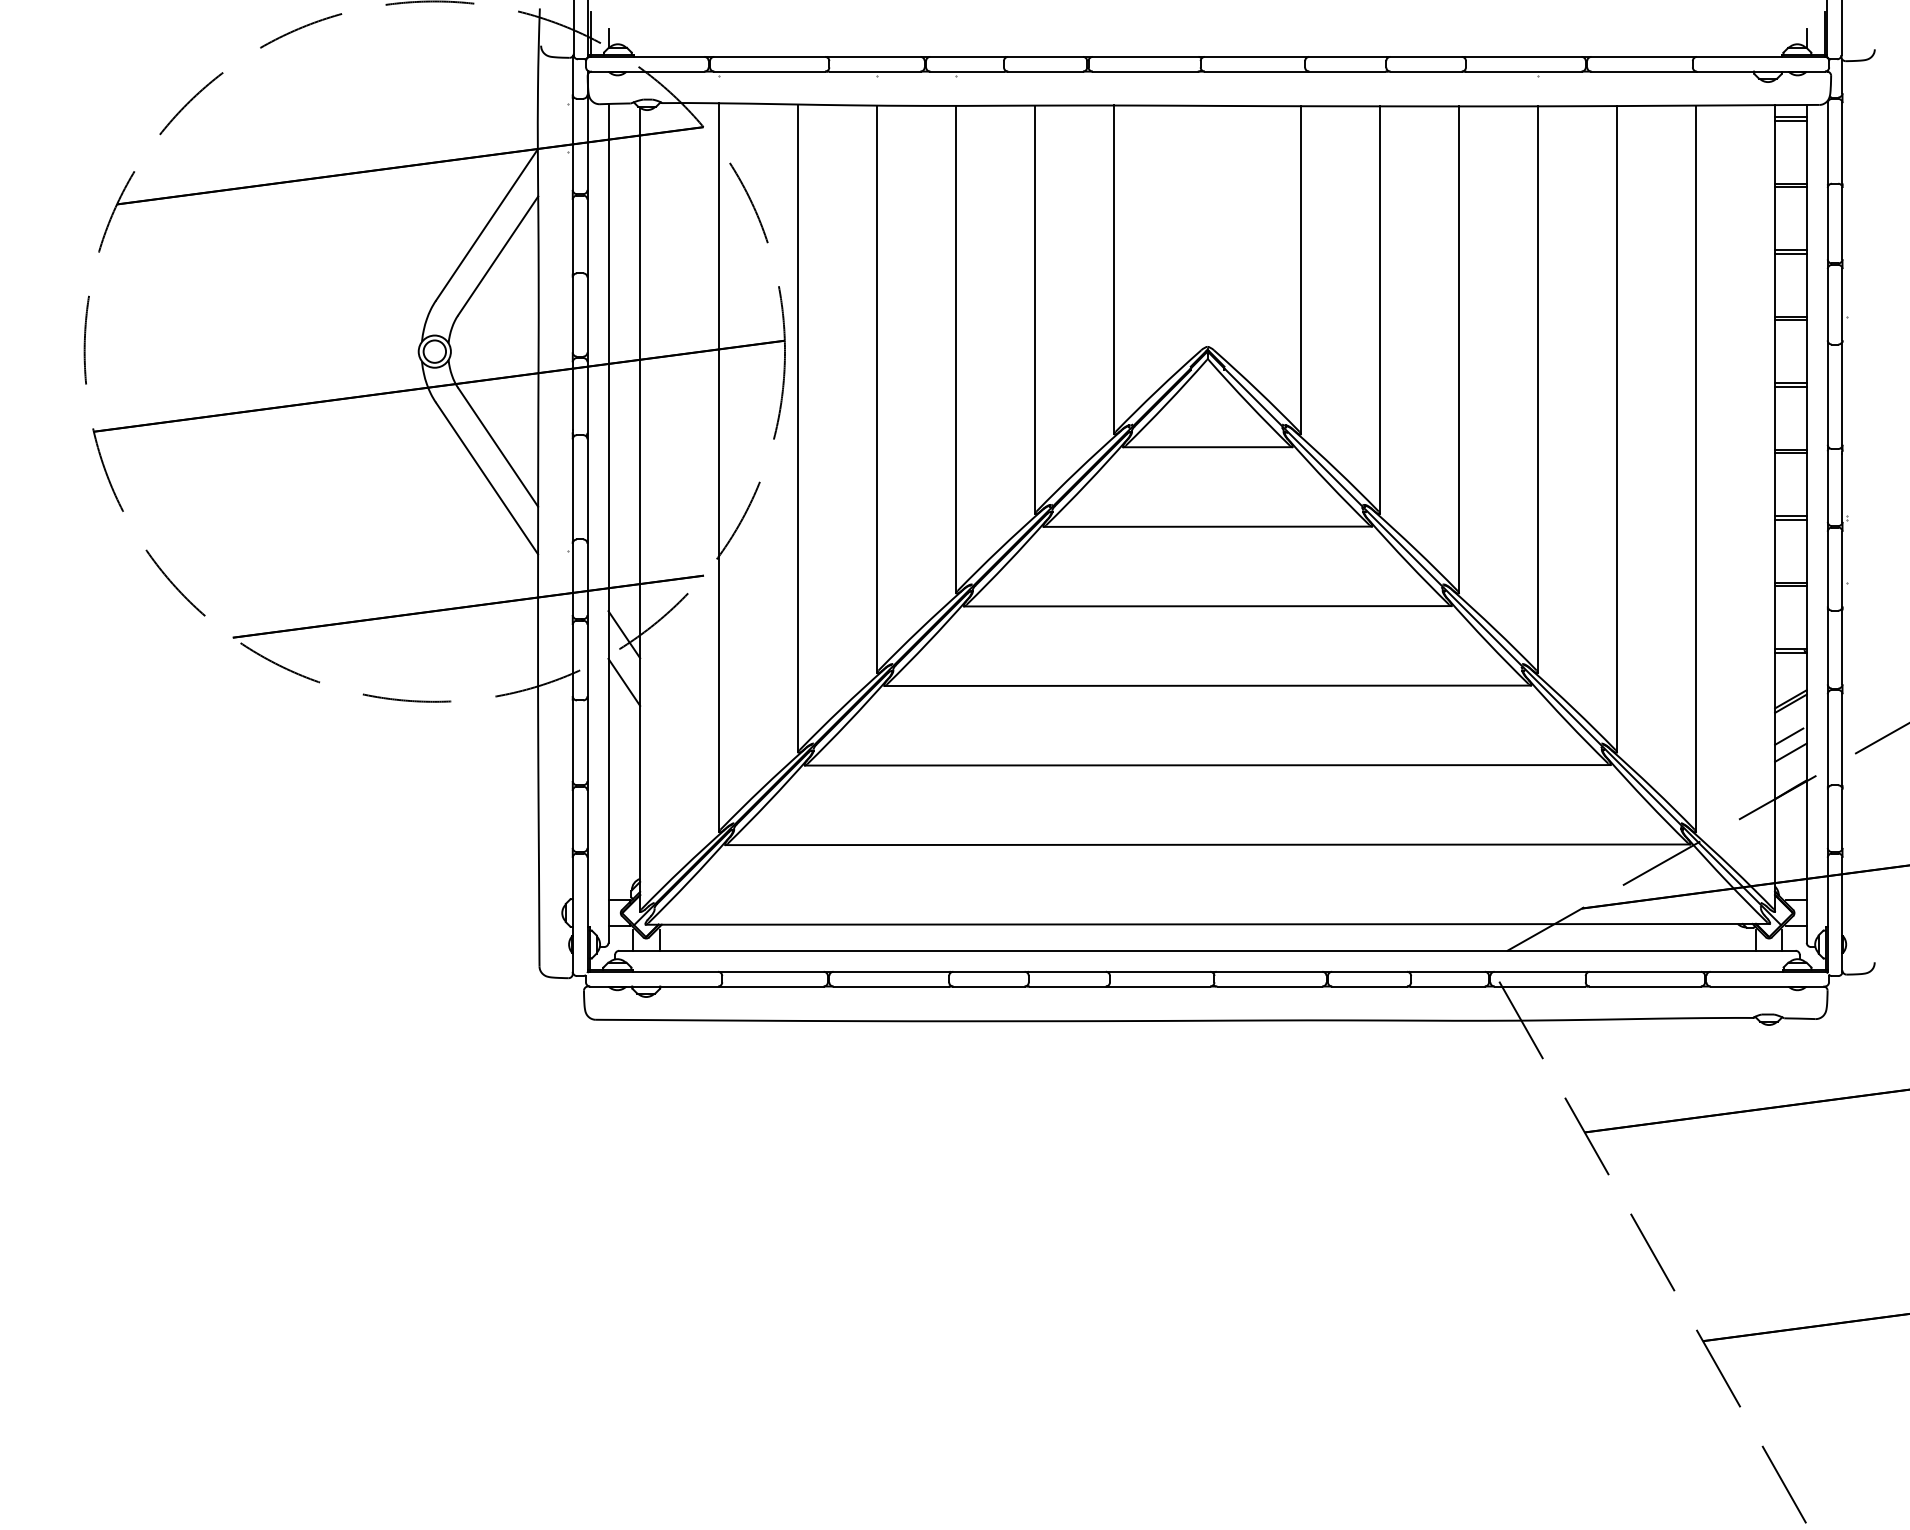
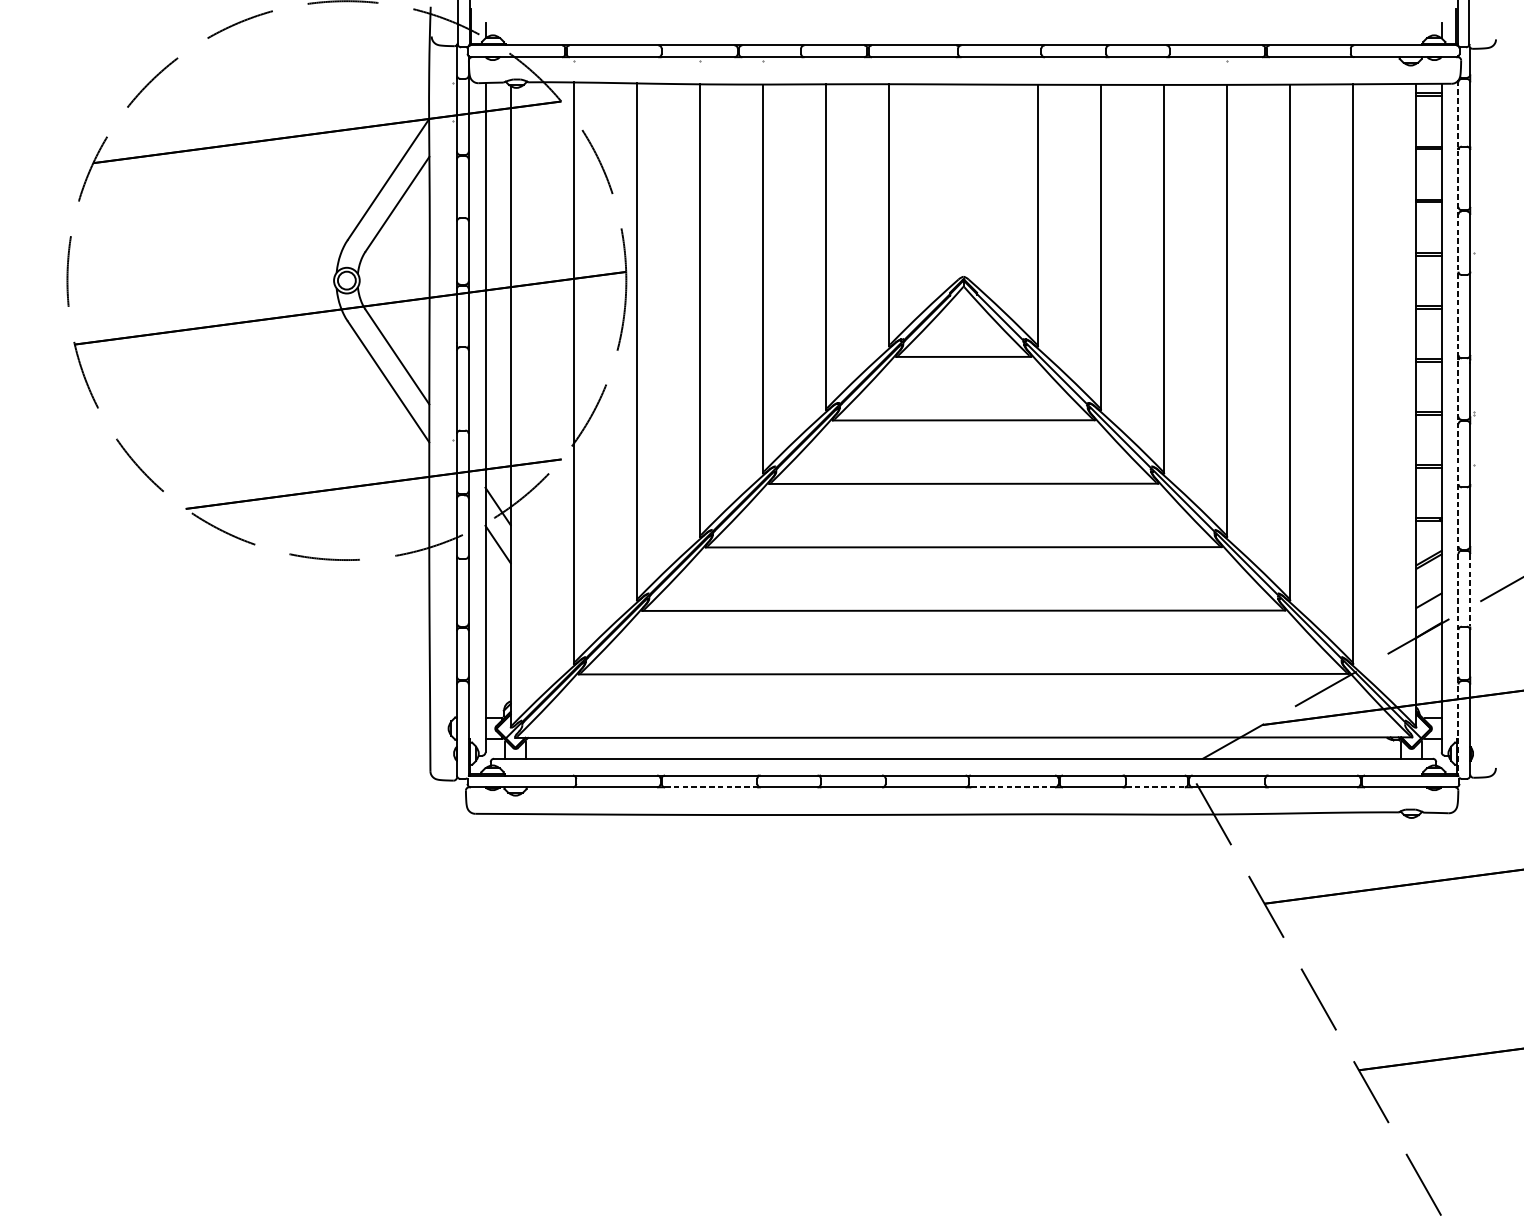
line: (1827, 536) -> (1458, 428), solid -> dashed
line: (1789, 736) -> (1427, 587), removed
line: (1842, 740) -> (1470, 590), solid -> dashed
line: (891, 986) -> (711, 787), solid -> dashed
line: (1270, 986) -> (1013, 787), solid -> dashed
line: (1447, 986) -> (1155, 787), solid -> dashed

